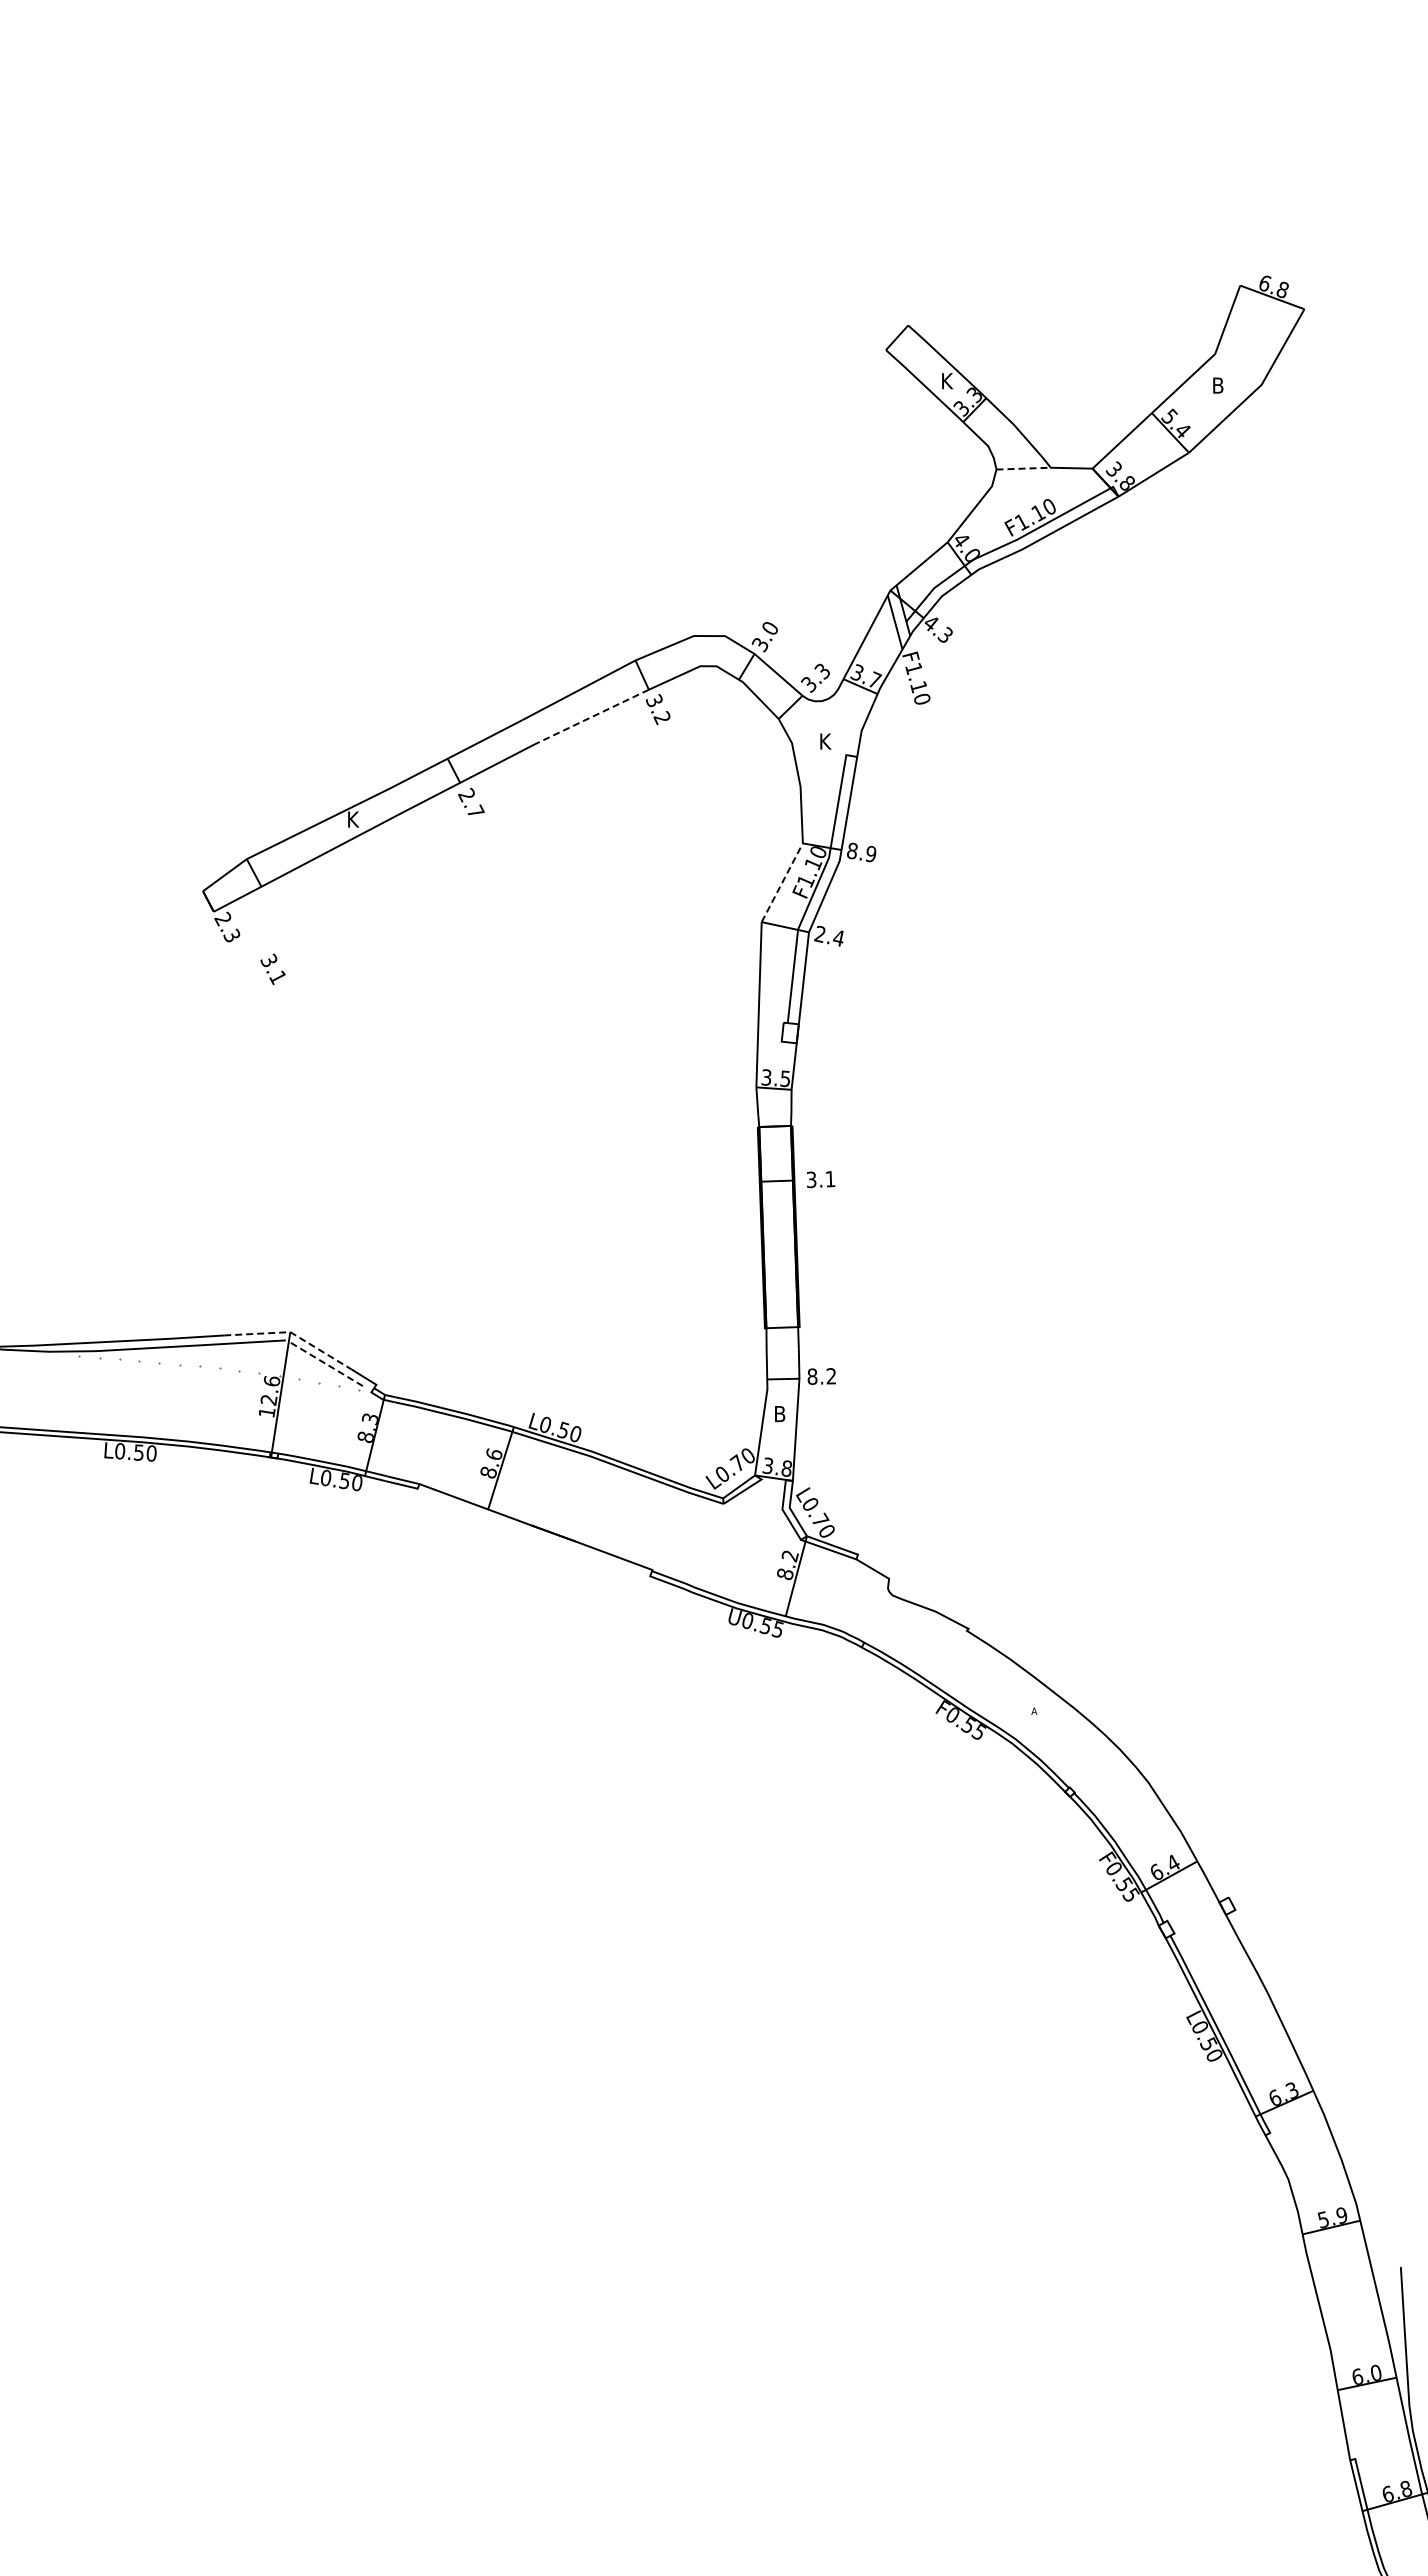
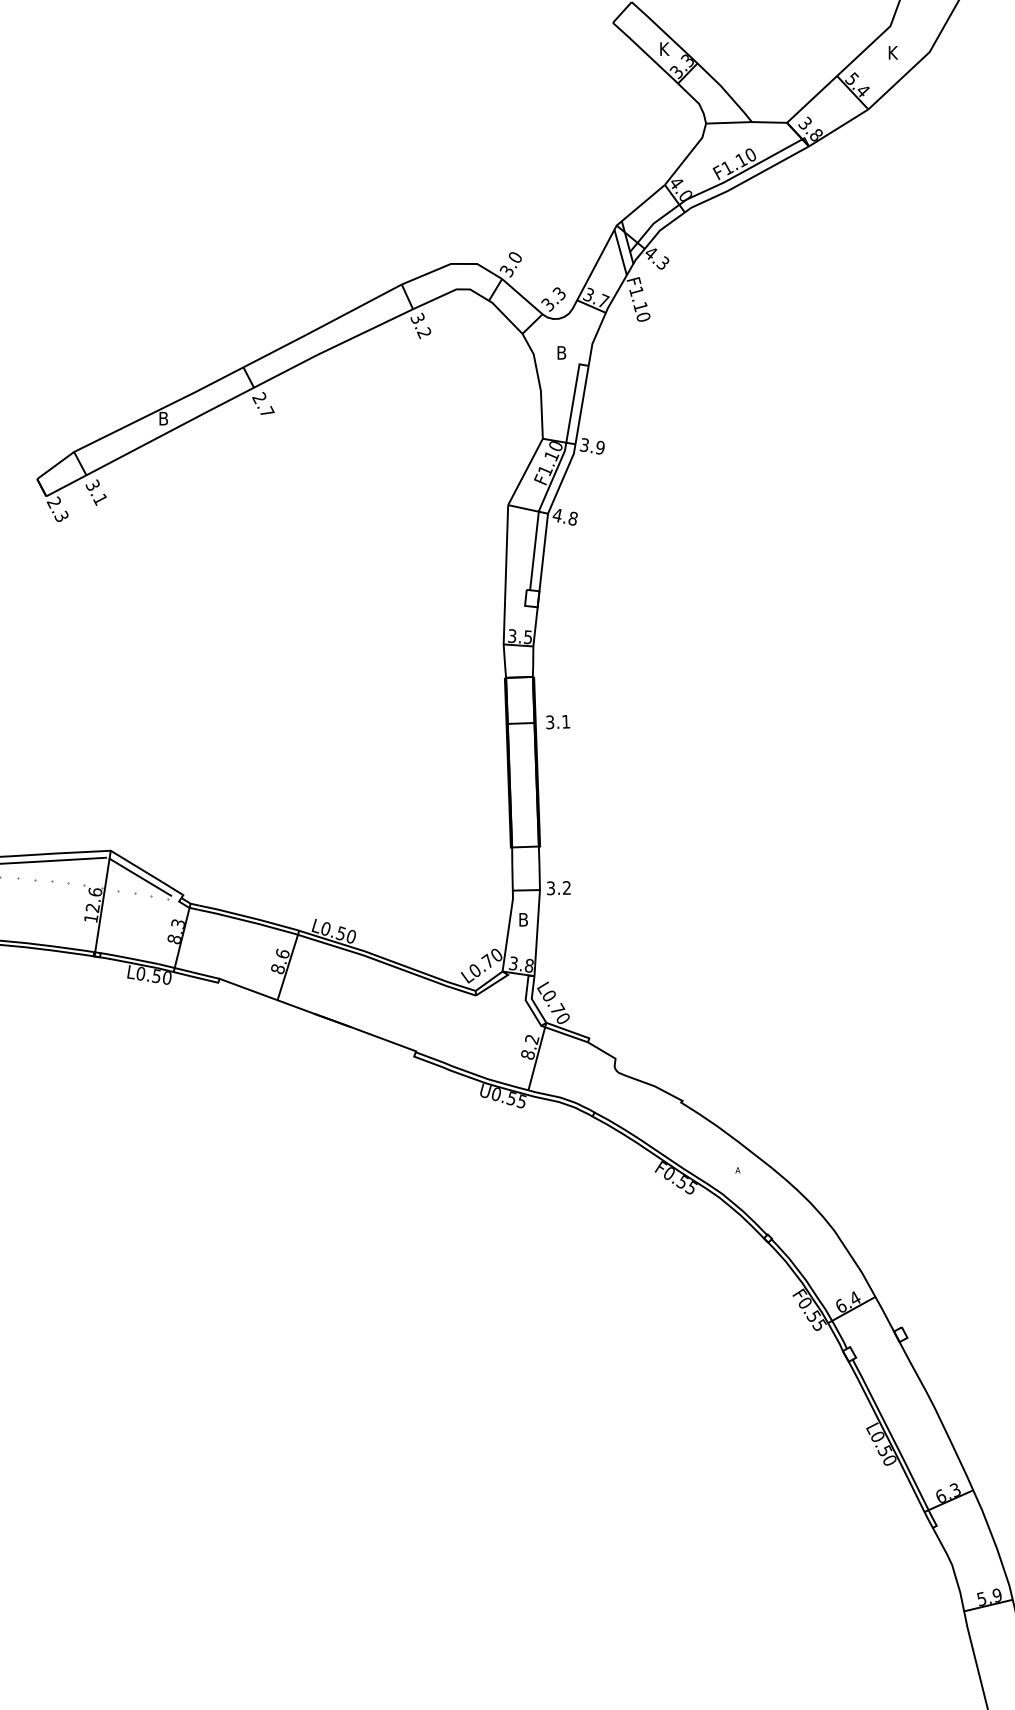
text: (1219, 385) -> (894, 52), B -> K
line: (1024, 468) -> (729, 122), dashed -> solid
line: (591, 717) -> (364, 332), dashed -> solid
text: (826, 741) -> (562, 352), K -> B
text: (354, 819) -> (164, 418), K -> B
text: (851, 850) -> (583, 444), 8.9 -> 3.9
line: (782, 882) -> (525, 471), dashed -> solid
text: (829, 935) -> (565, 516), 2.4 -> 4.8
text: (272, 969) -> (95, 492), moved
line: (292, 1333) -> (112, 851), dashed -> solid
line: (325, 1363) -> (140, 877), dashed -> solid
text: (812, 1376) -> (550, 888), 8.2 -> 3.2

